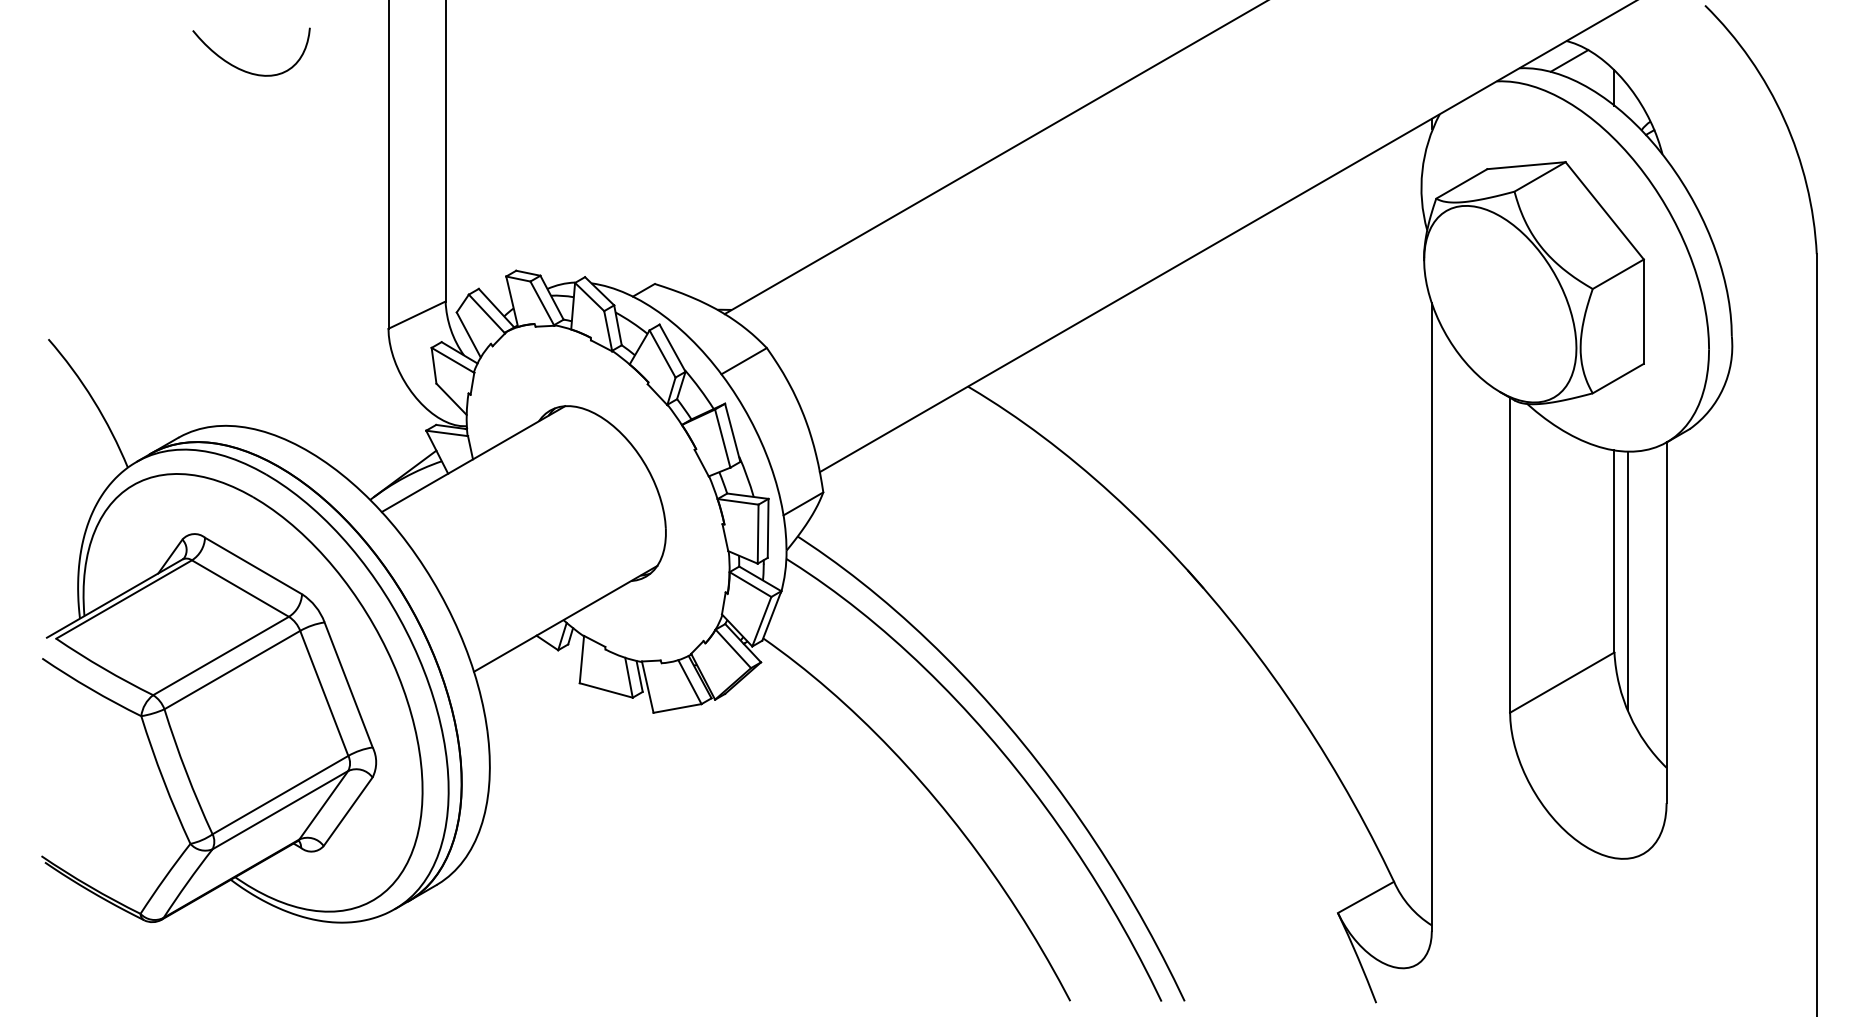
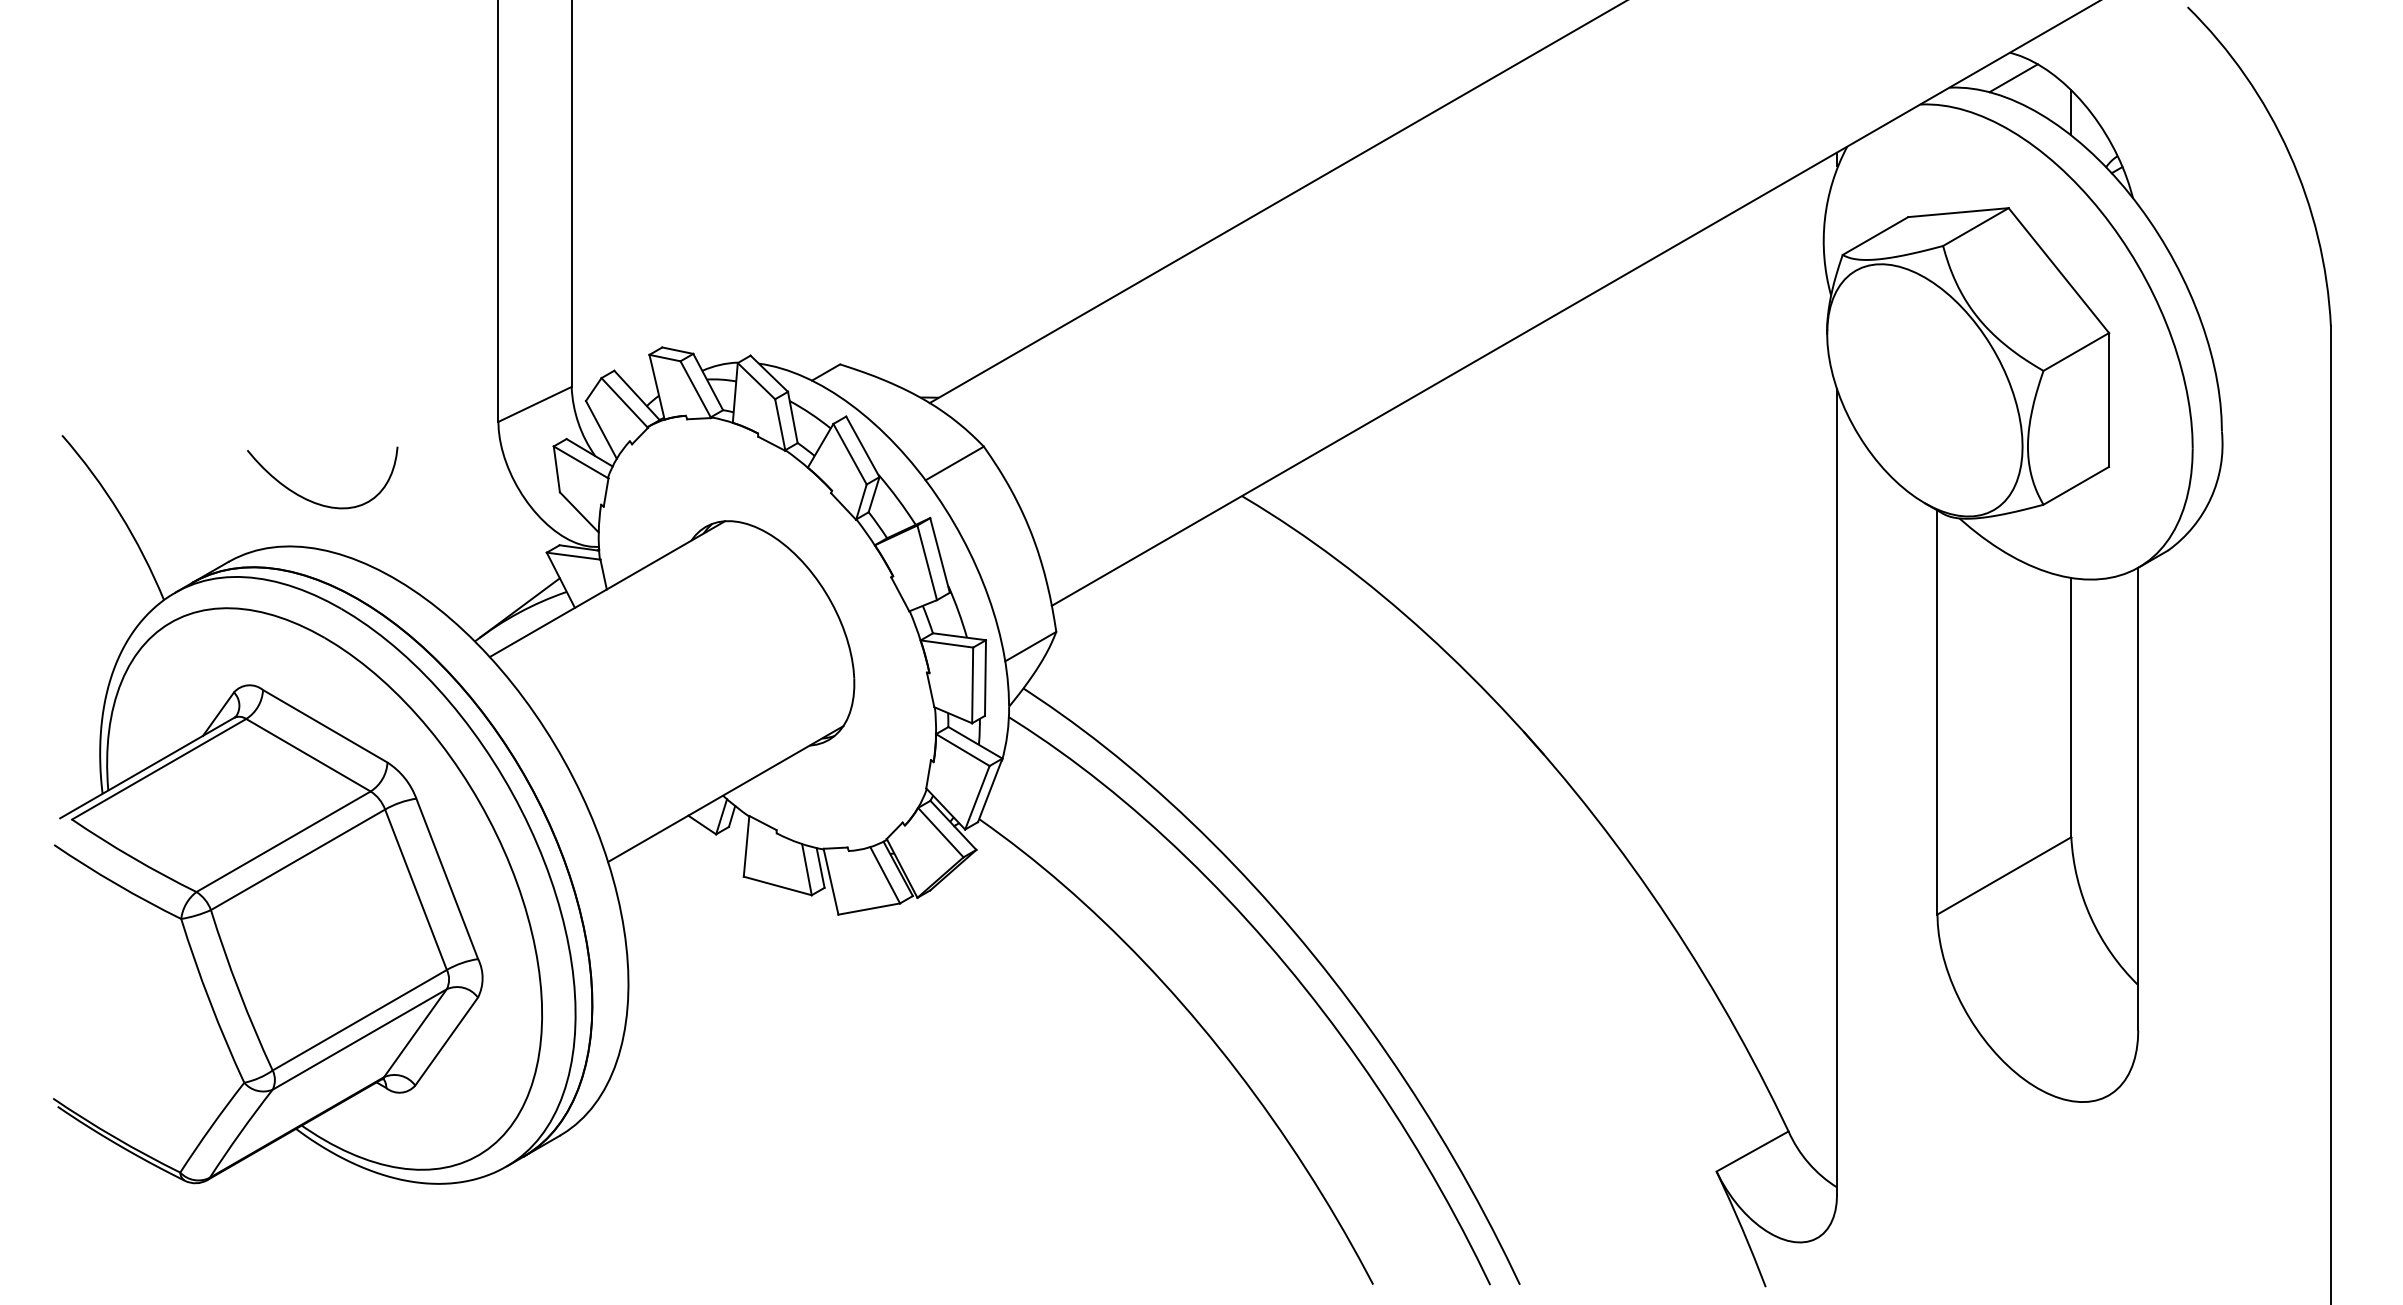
curve: (245, 70) -> (314, 501), moved
line: (1627, 580) -> (2088, 745), removed

